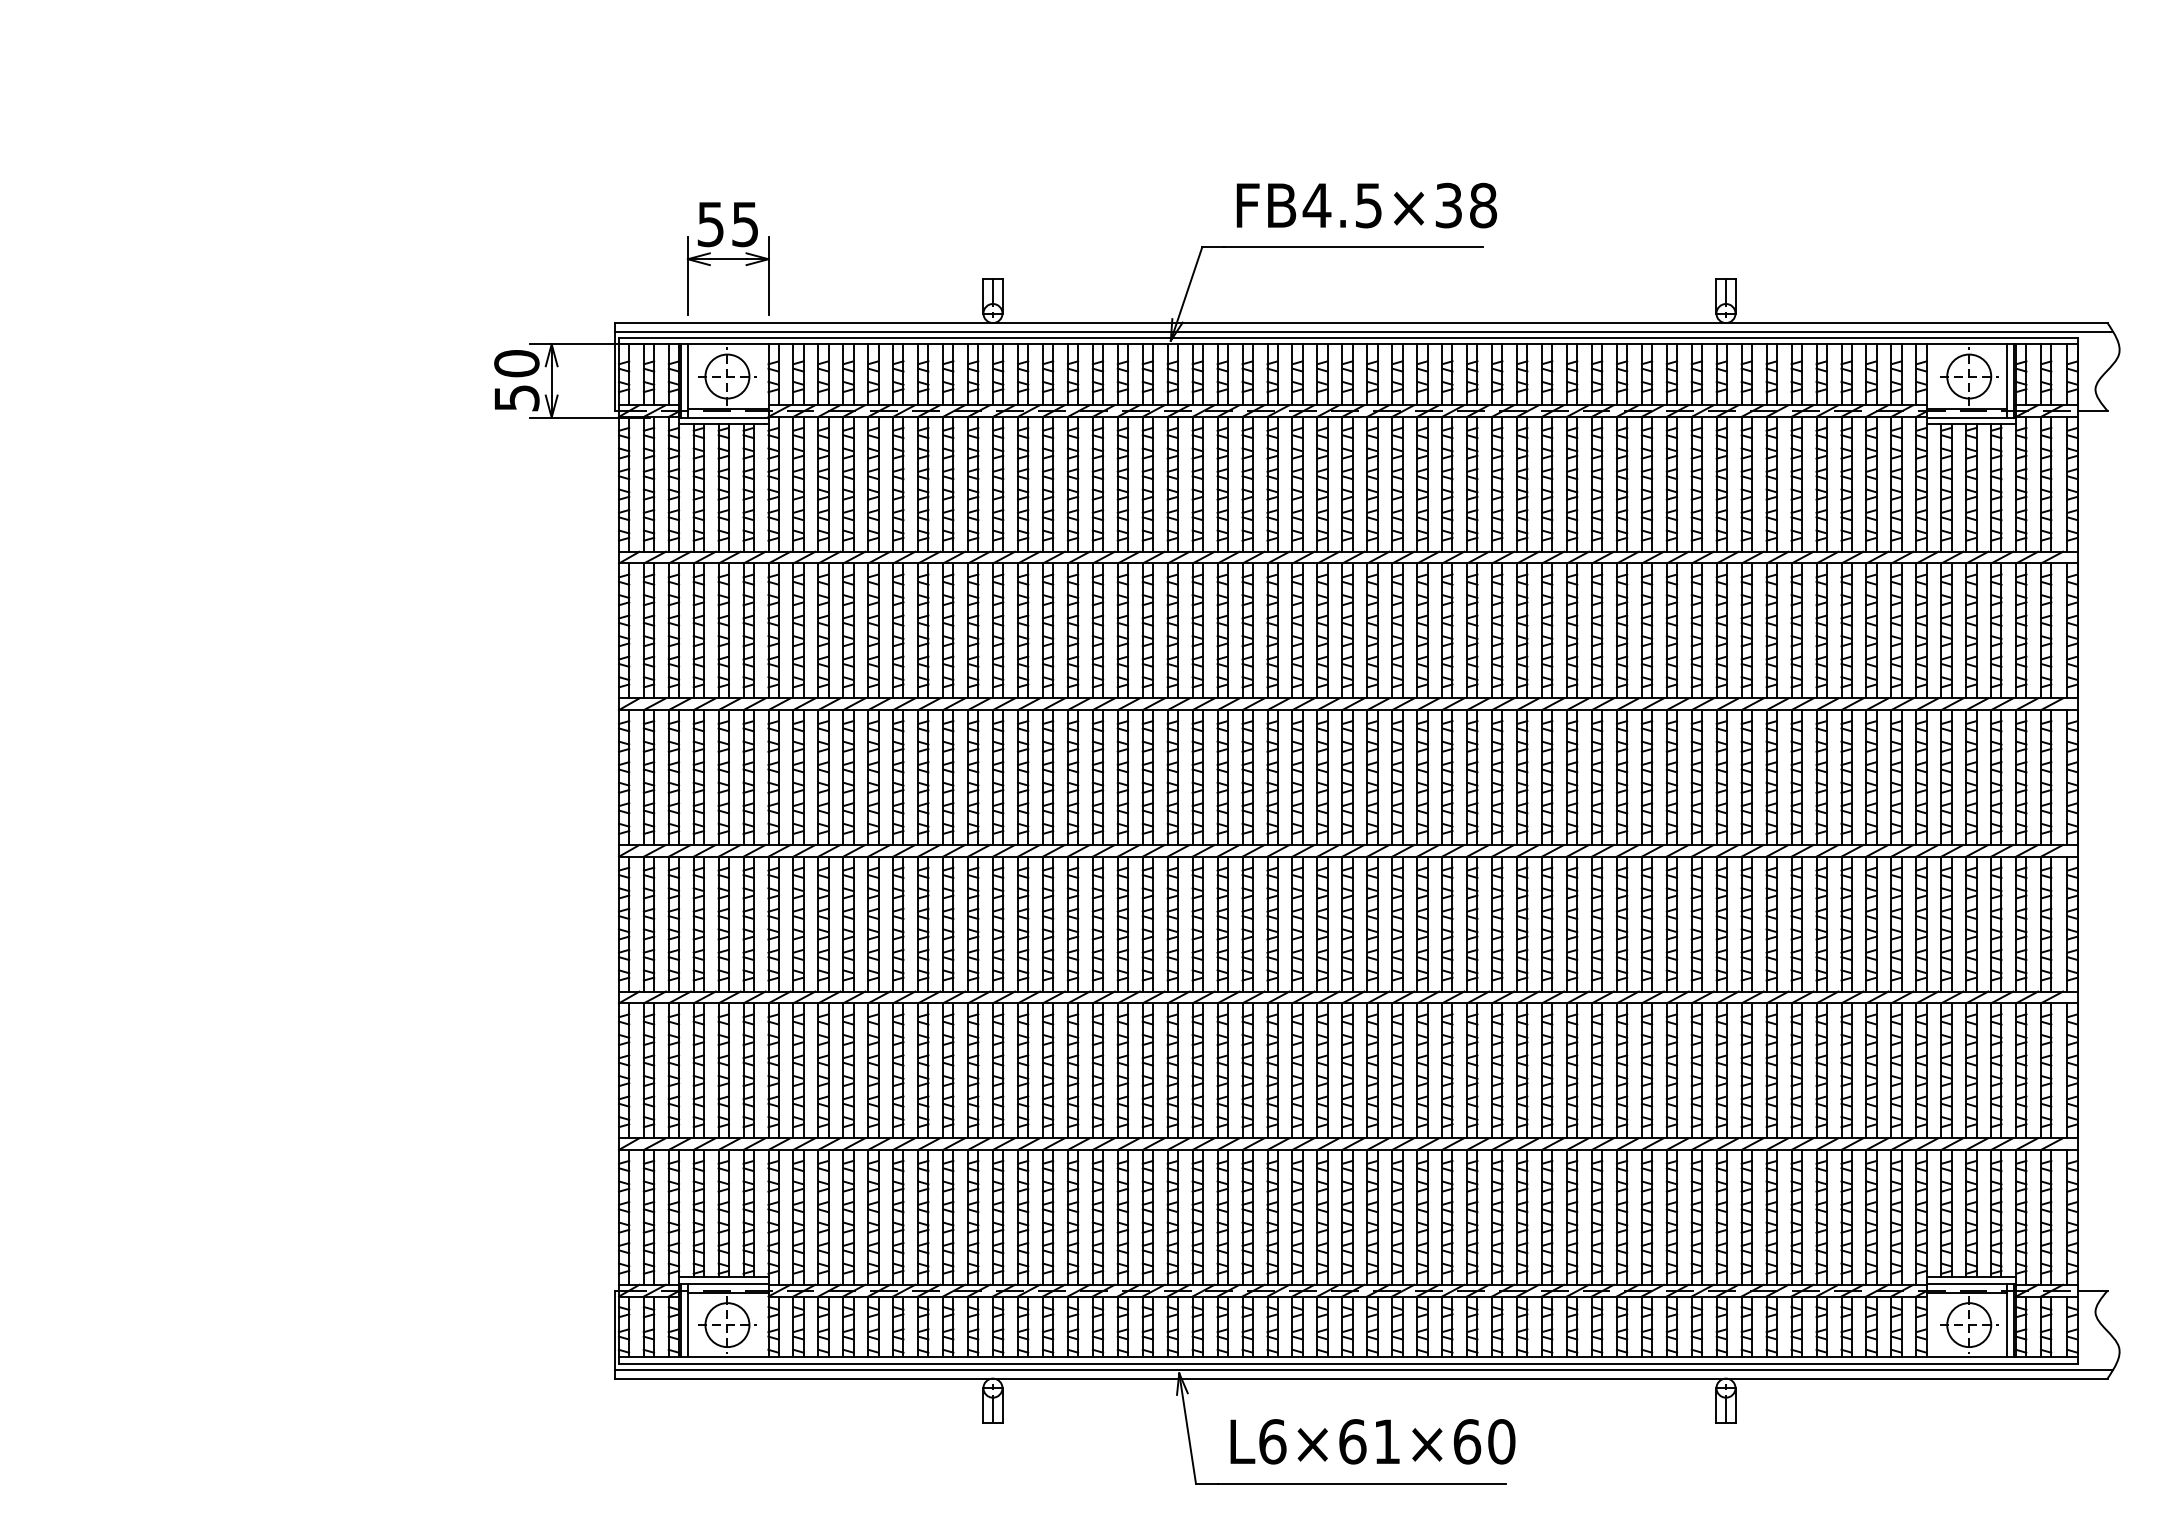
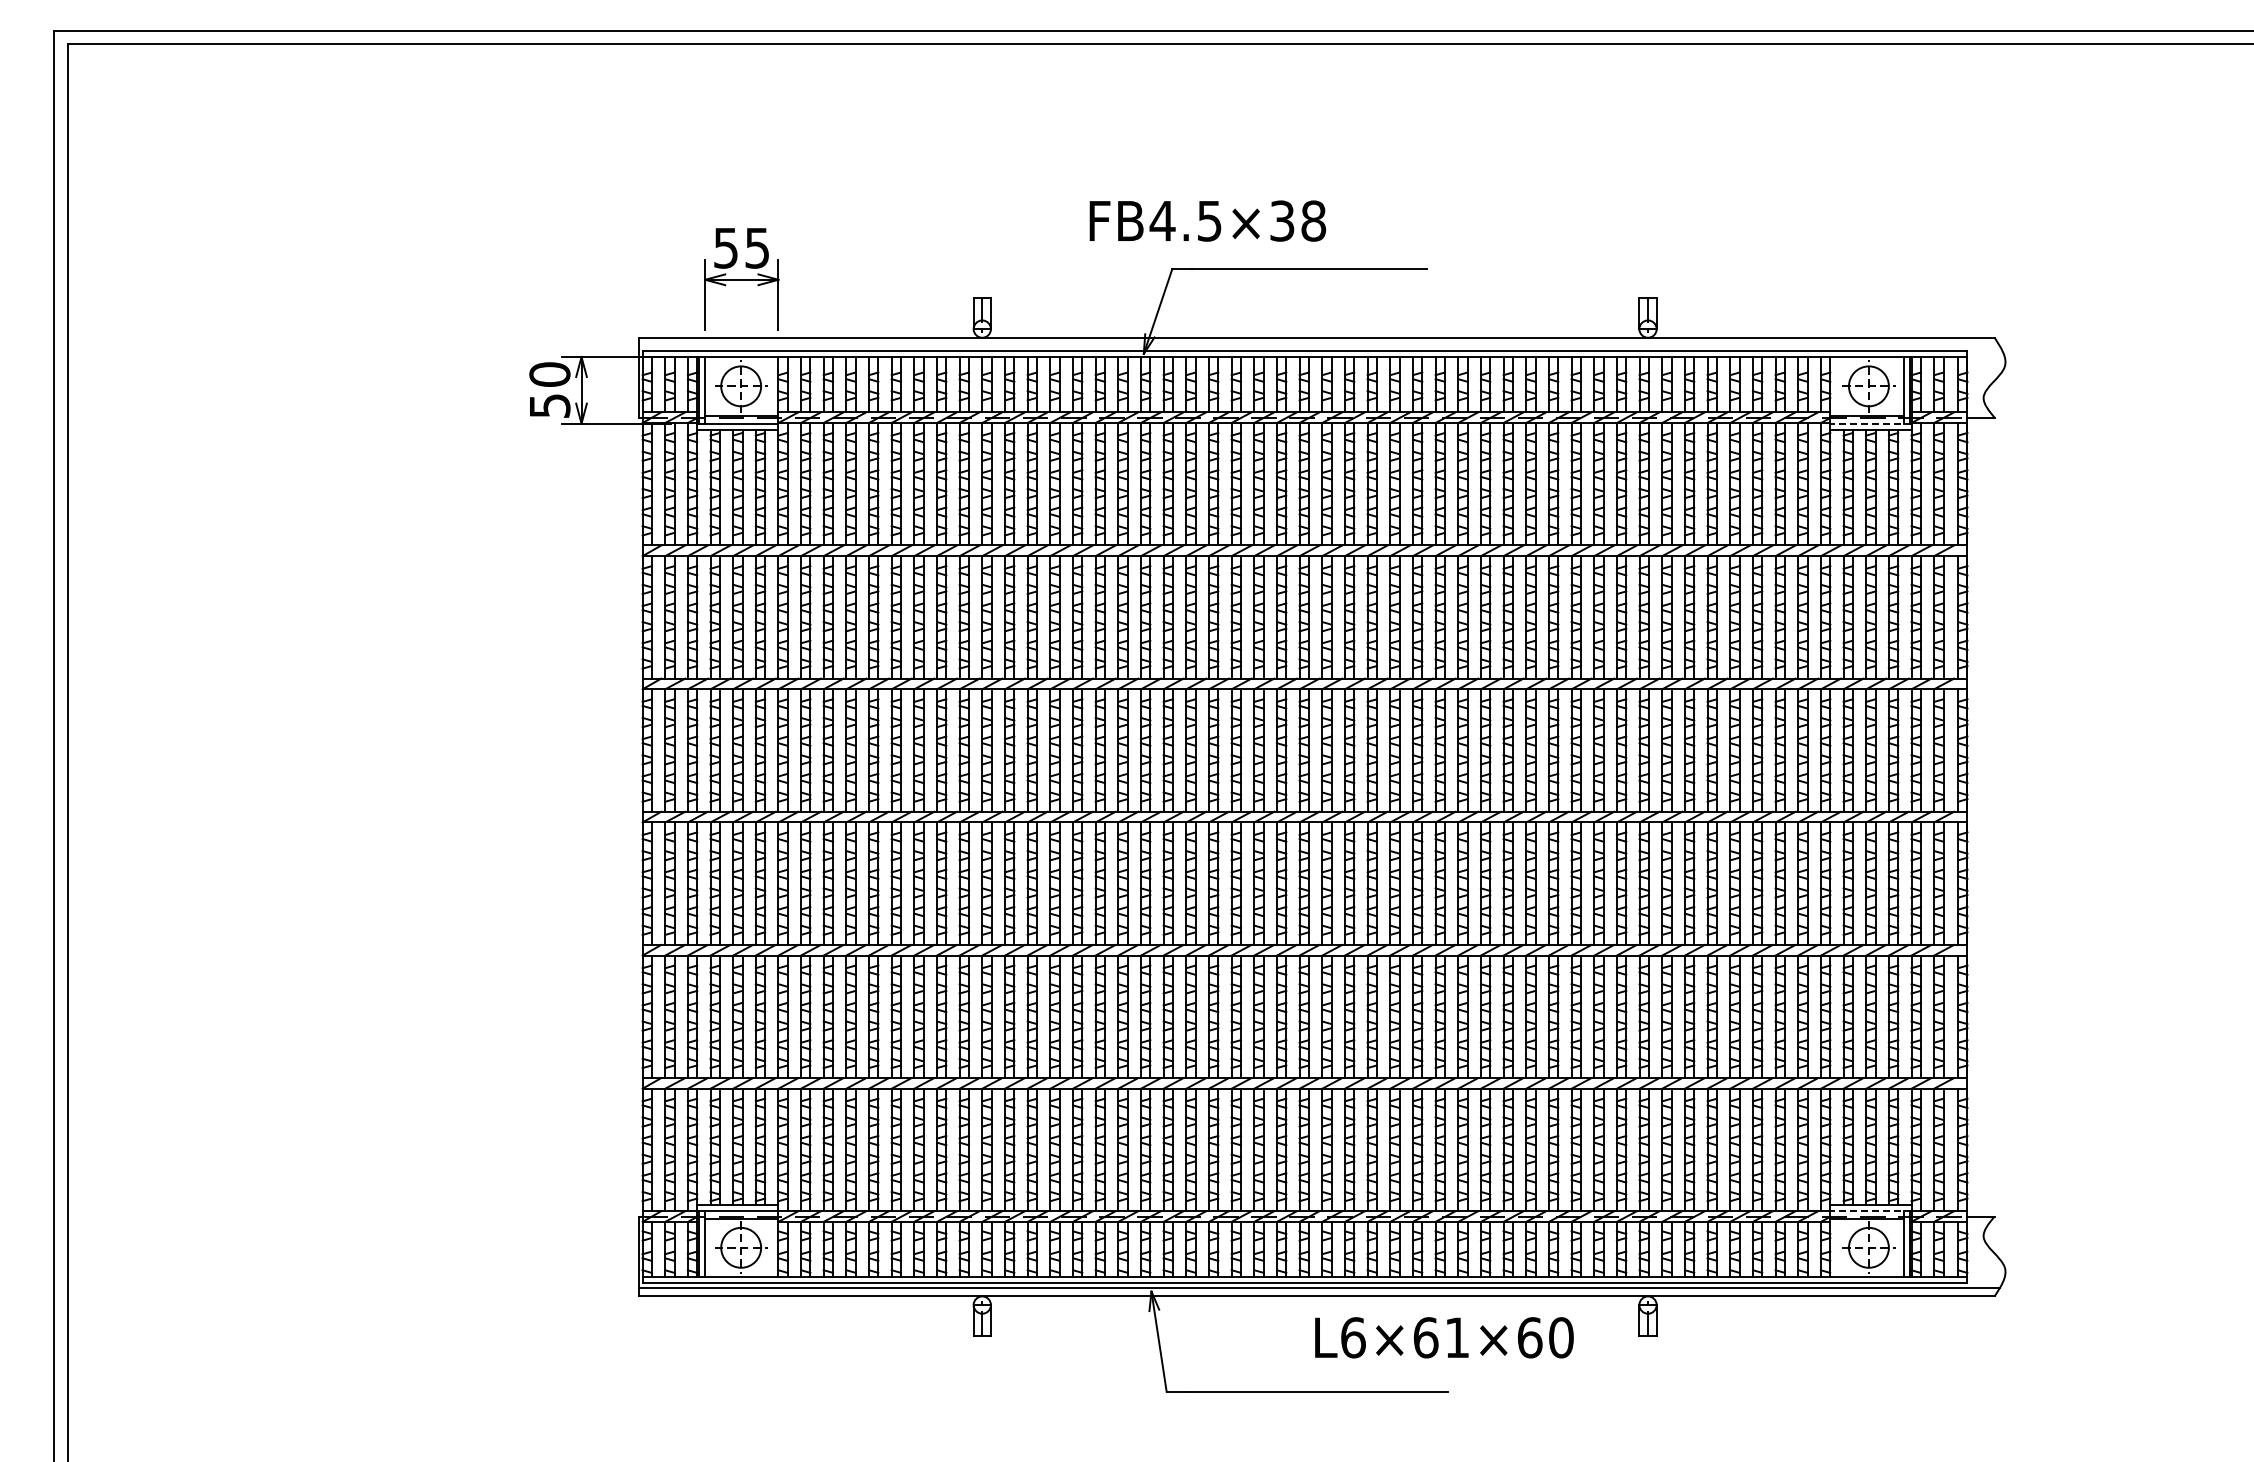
text: (1366, 204) -> (1207, 220), moved
line: (1364, 331) -> (1319, 345), removed
line: (1970, 417) -> (1870, 423), solid -> dashed
line: (1970, 1284) -> (1870, 1210), solid -> dashed
text: (1373, 1441) -> (1444, 1337), moved

